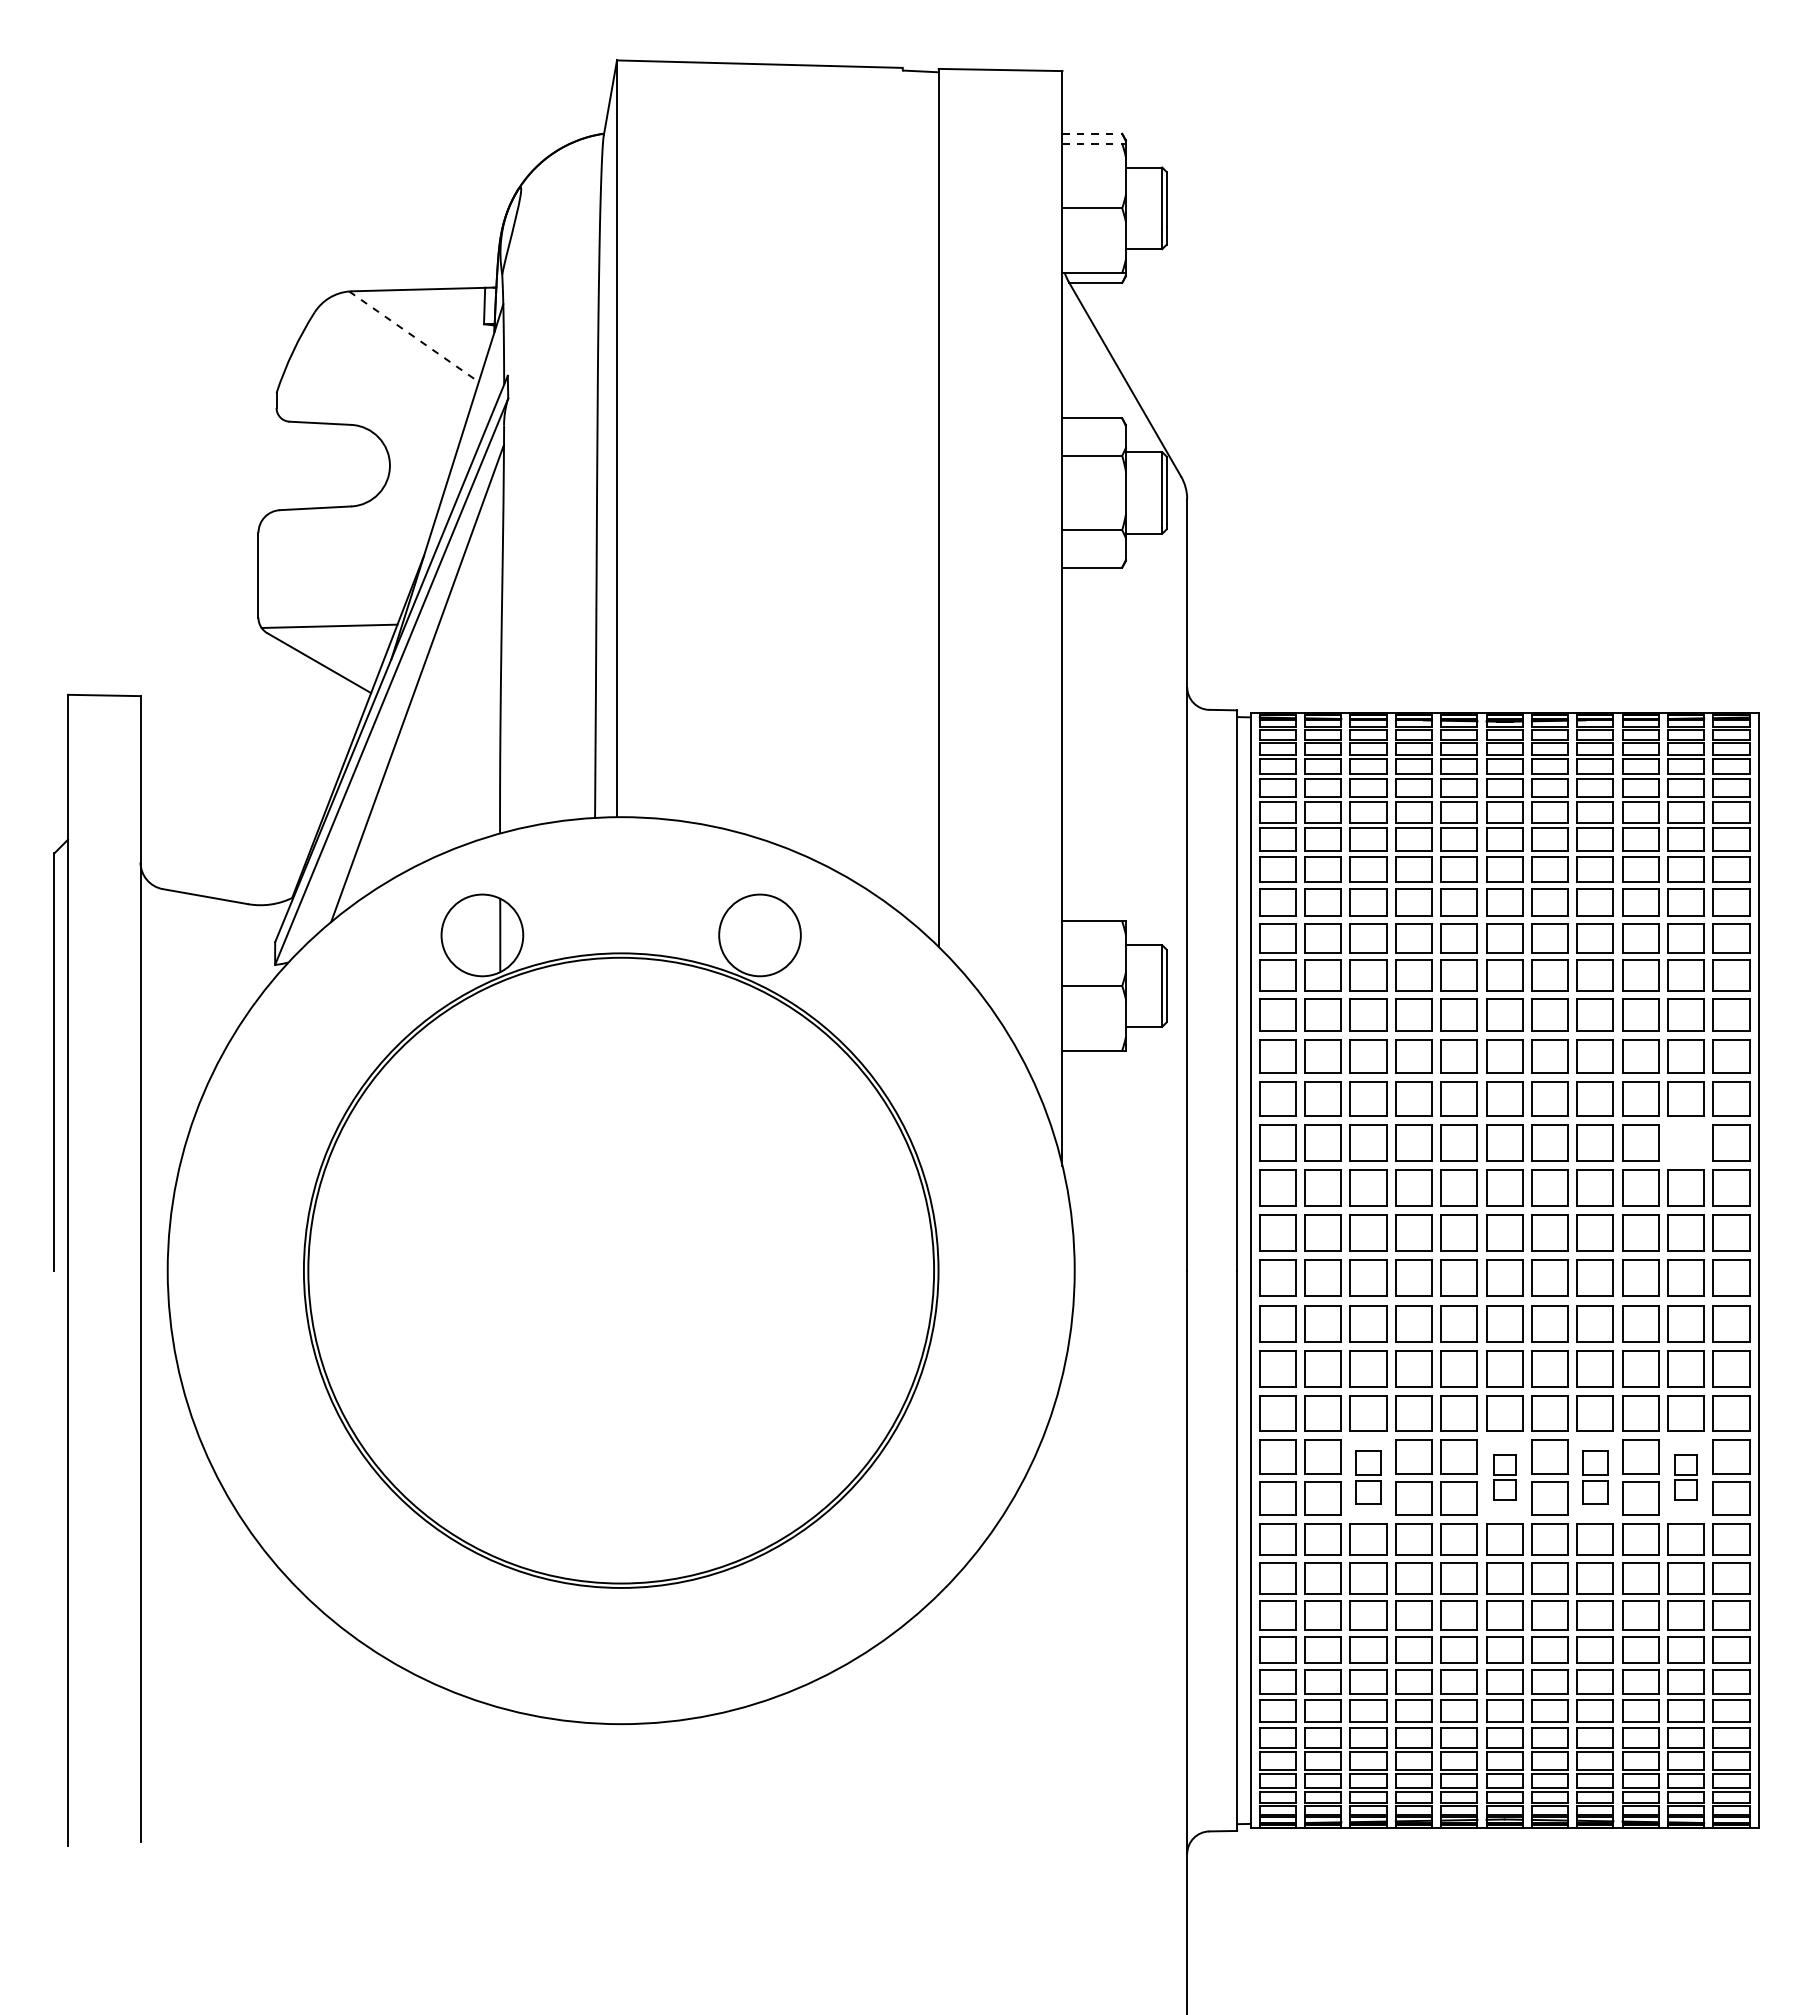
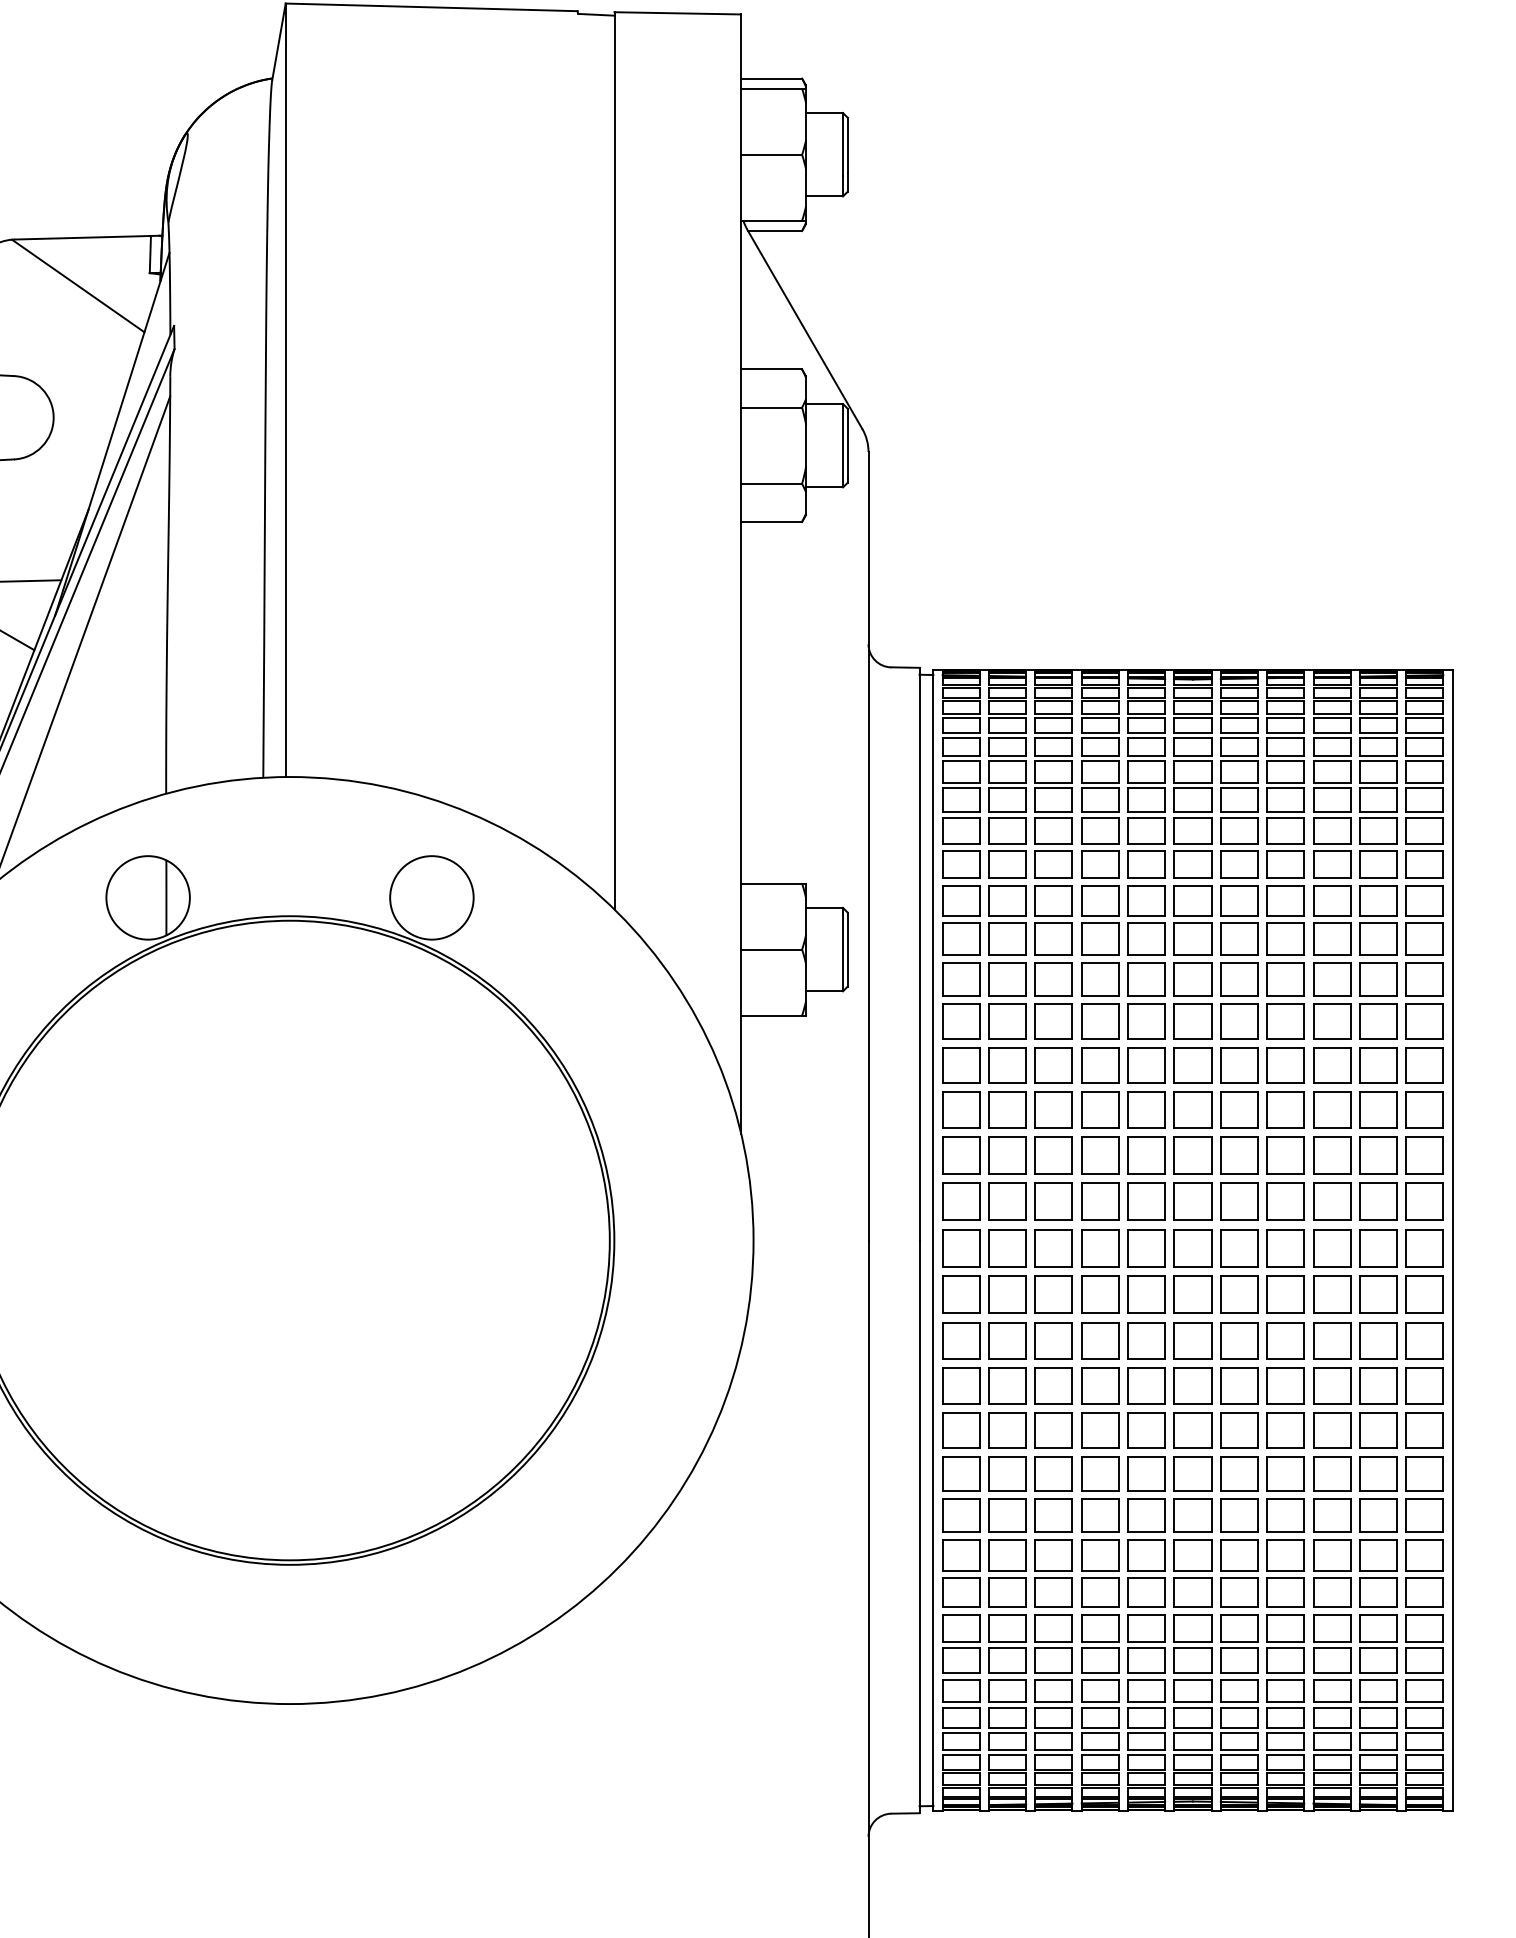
line: (1092, 133) -> (771, 78), dashed -> solid
line: (1092, 143) -> (771, 88), dashed -> solid
line: (414, 337) -> (78, 286), dashed -> solid
part: (1685, 1142) -> (1377, 1109), added
part: (1368, 1477) -> (1053, 1451), size x1.43
part: (1504, 1477) -> (1192, 1451), size x1.67
part: (1594, 1477) -> (1284, 1451), size x1.43
part: (1685, 1477) -> (1377, 1451), size x1.67

